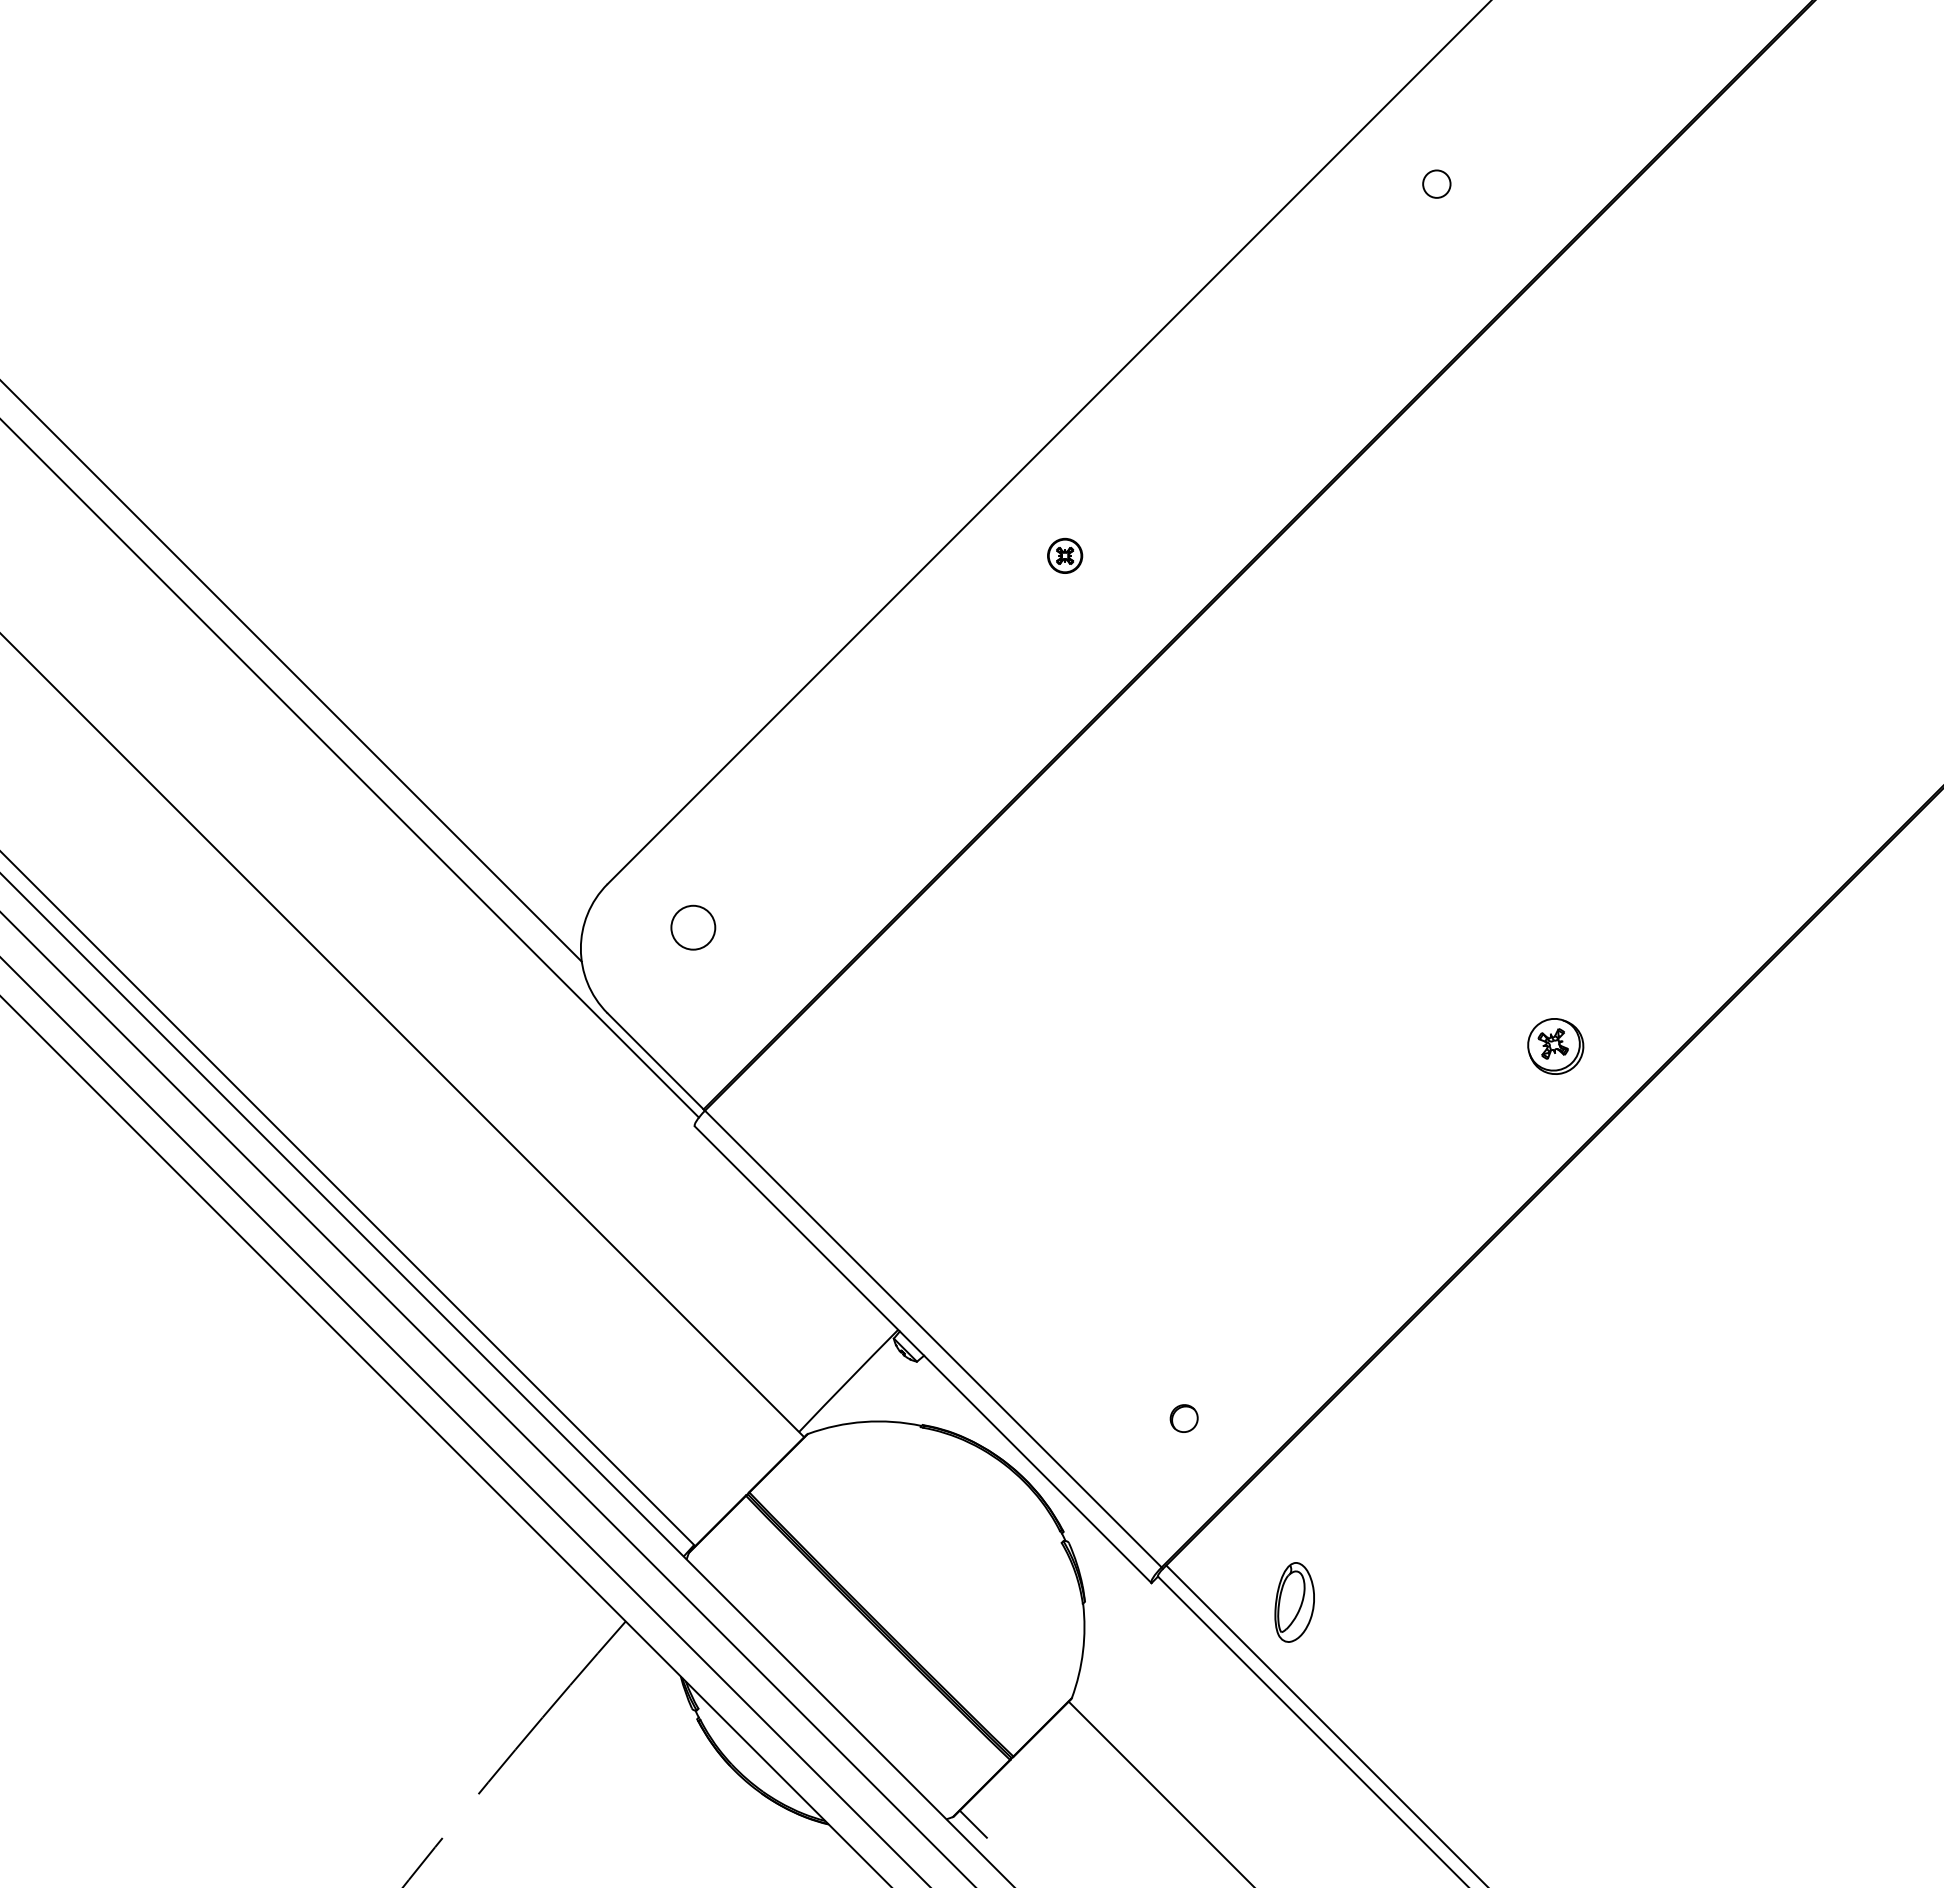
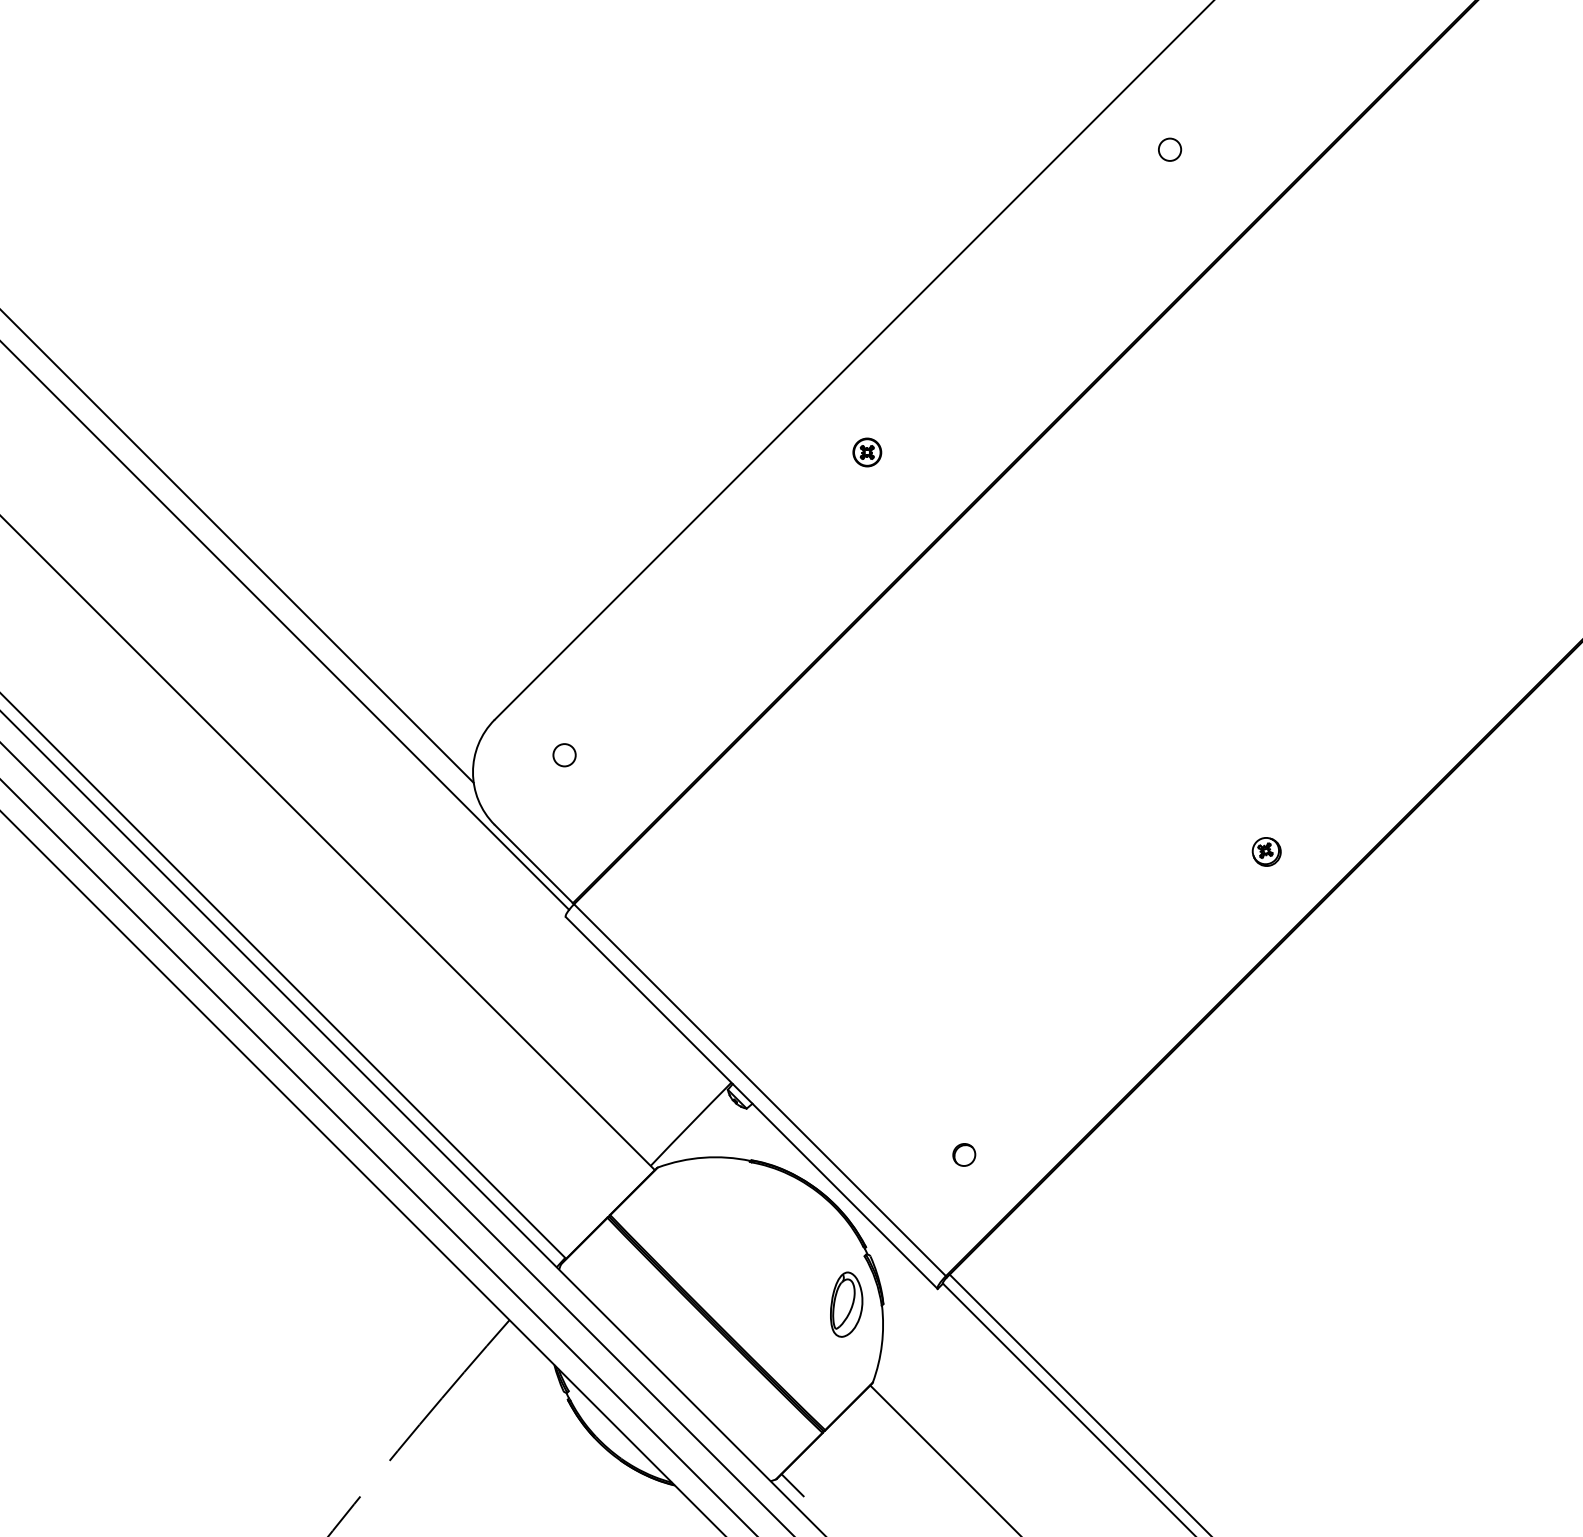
circle: (693, 927) -> (564, 755), size x0.62
part: (1555, 1046) -> (1266, 851), size x0.62
part: (1294, 1602) -> (846, 1304), moved

